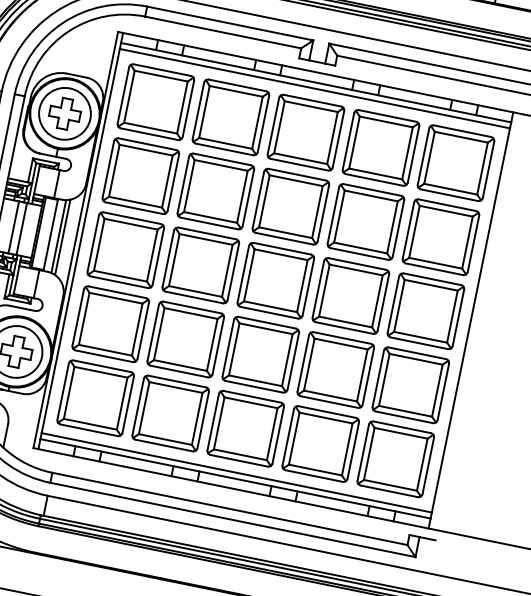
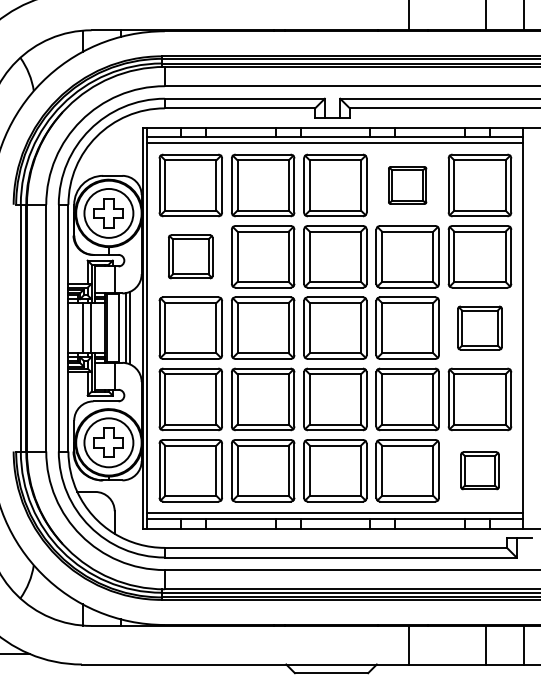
part: (380, 147) -> (407, 185), size x0.6
part: (140, 175) -> (190, 256), size x0.7
part: (425, 310) -> (479, 327), size x0.7
part: (395, 458) -> (479, 470), size x0.6

